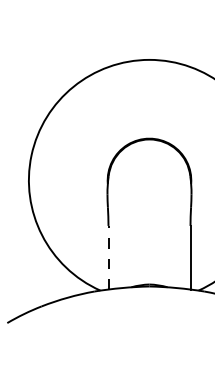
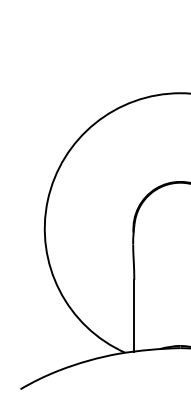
line: (108, 257) -> (134, 315), dashed -> solid

